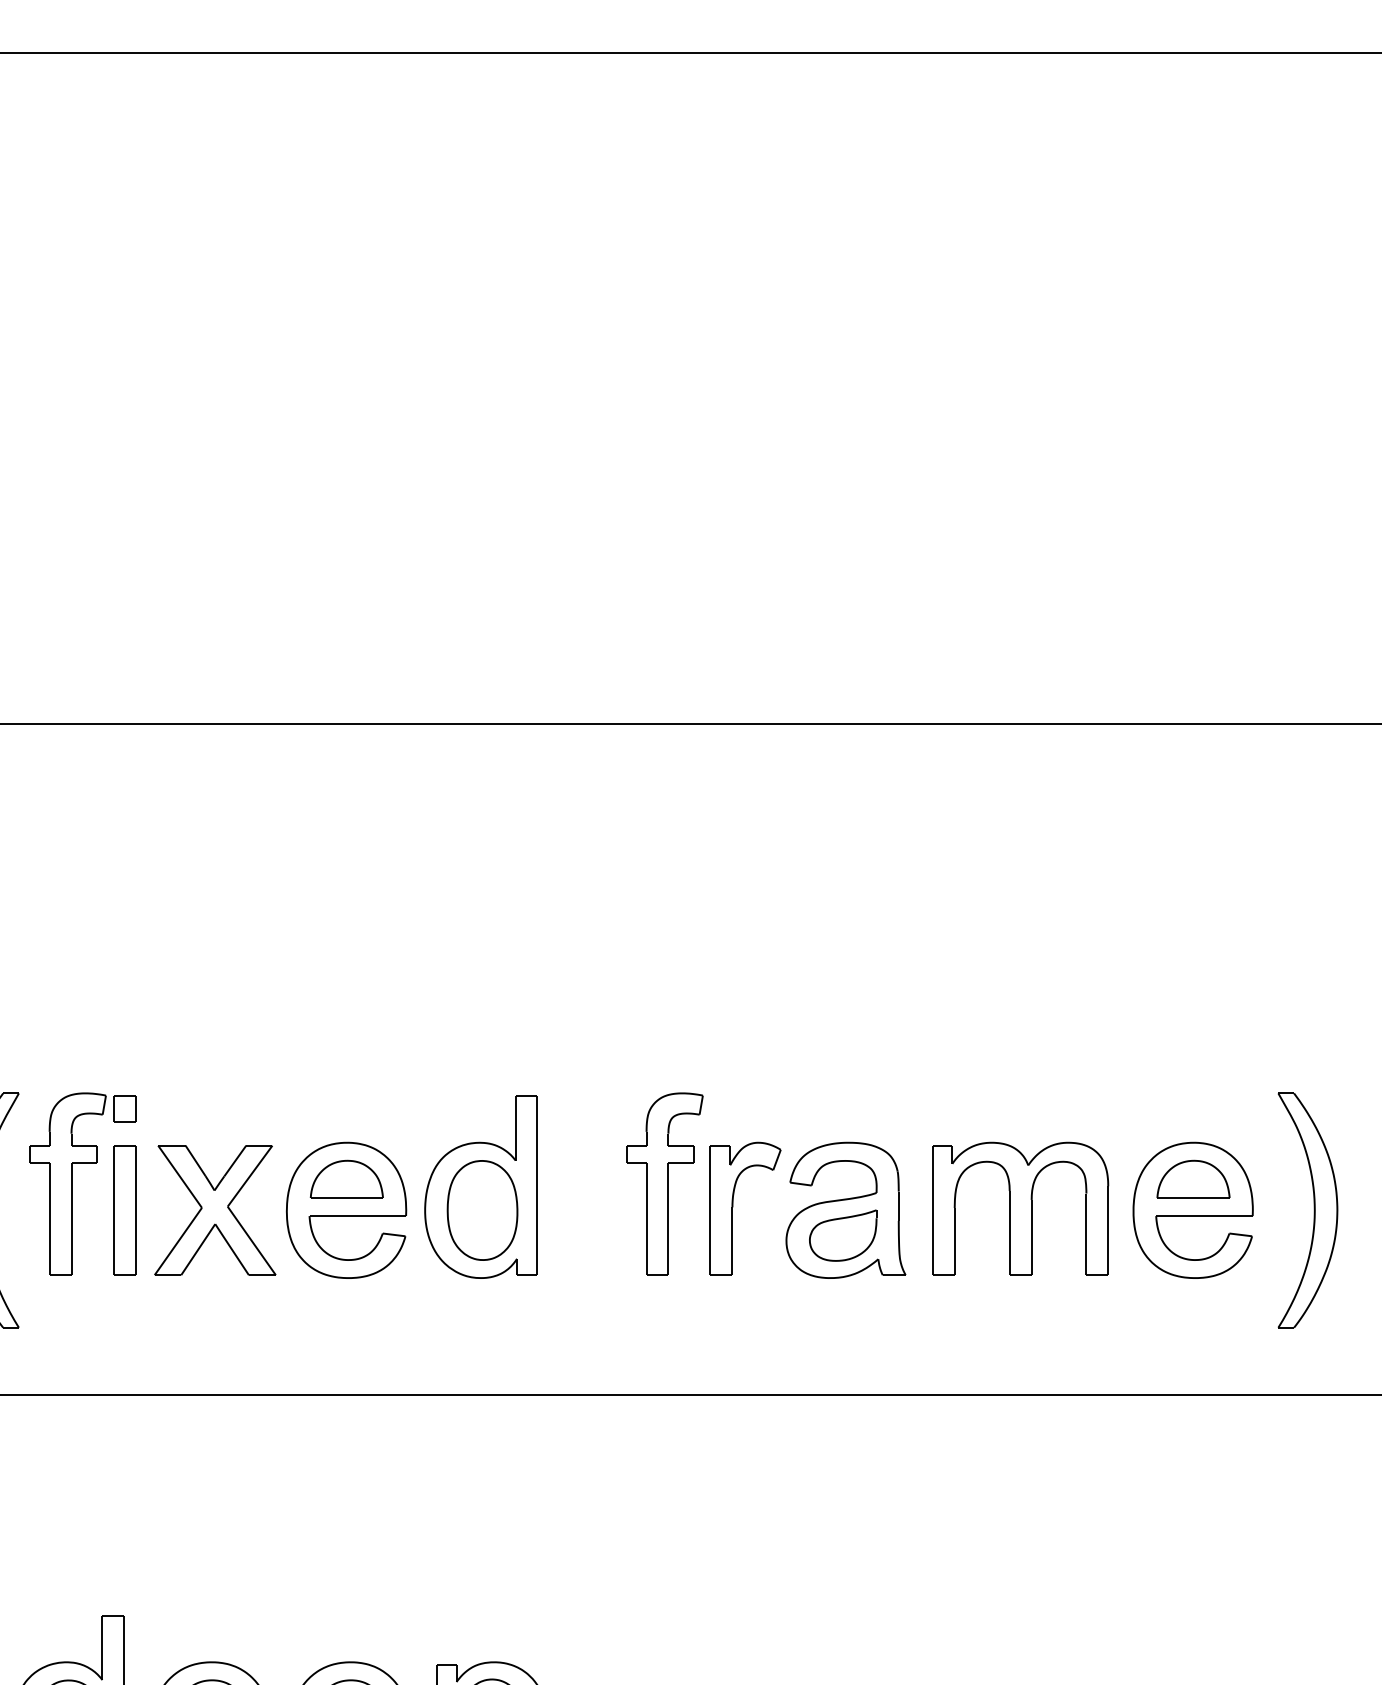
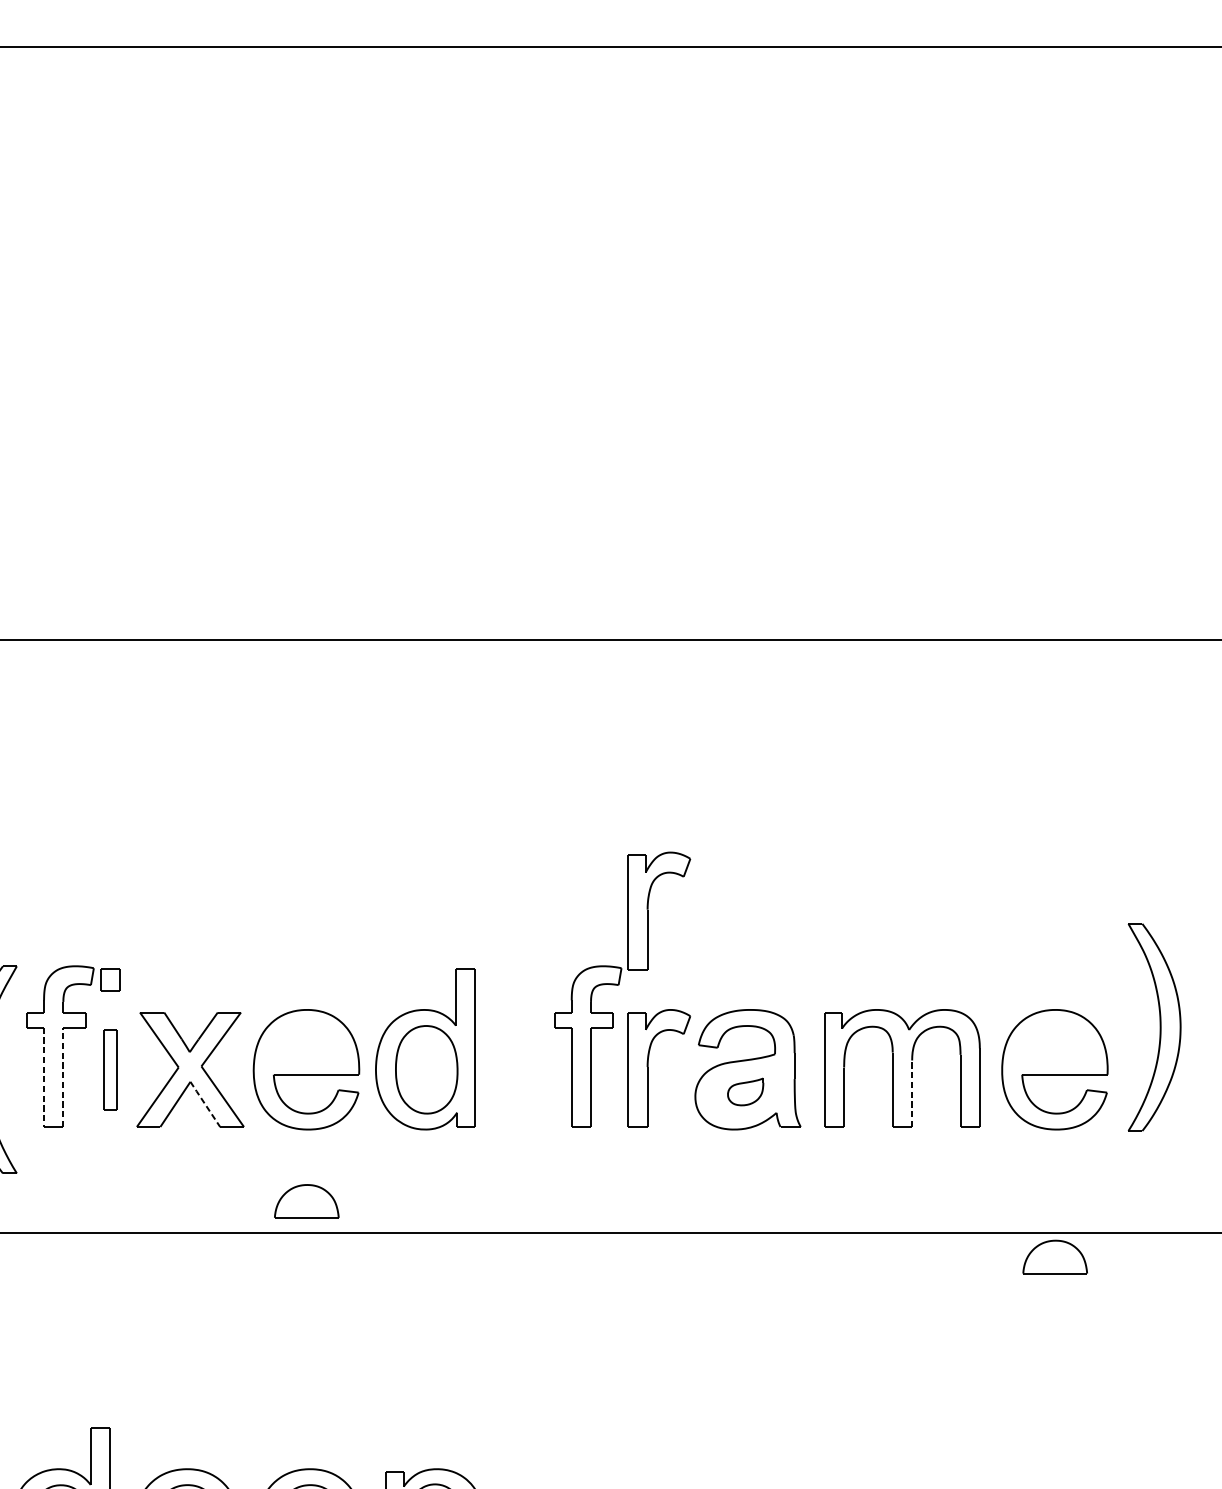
part: (733, 1029) -> (648, 909), added
part: (346, 1178) -> (306, 1200), moved
part: (1193, 1178) -> (1055, 1256), moved
part: (124, 1210) -> (110, 1069), size x0.7
part: (1307, 1210) -> (1154, 1027), moved
line: (71, 1218) -> (63, 1076), solid -> dashed
line: (49, 1219) -> (43, 1077), solid -> dashed
part: (843, 1235) -> (745, 1091), size x0.6
line: (1031, 1237) -> (912, 1093), solid -> dashed
line: (232, 1249) -> (205, 1104), solid -> dashed

